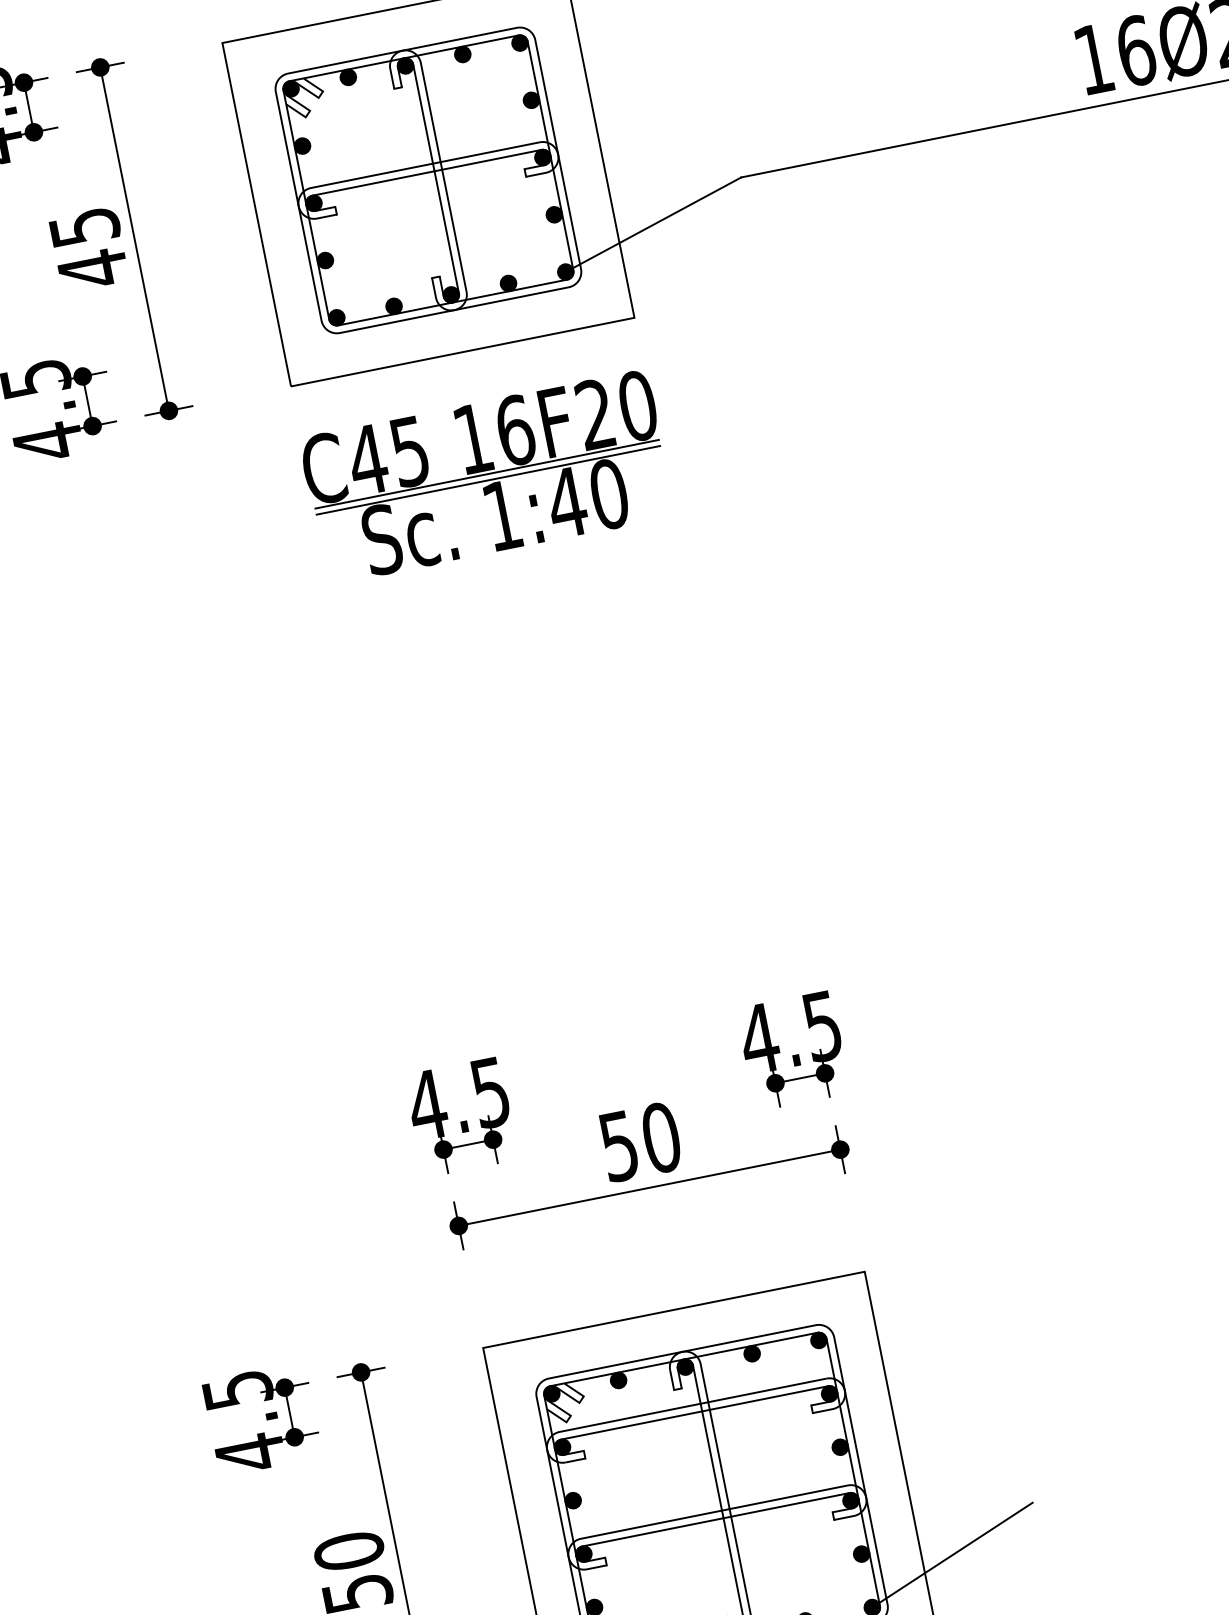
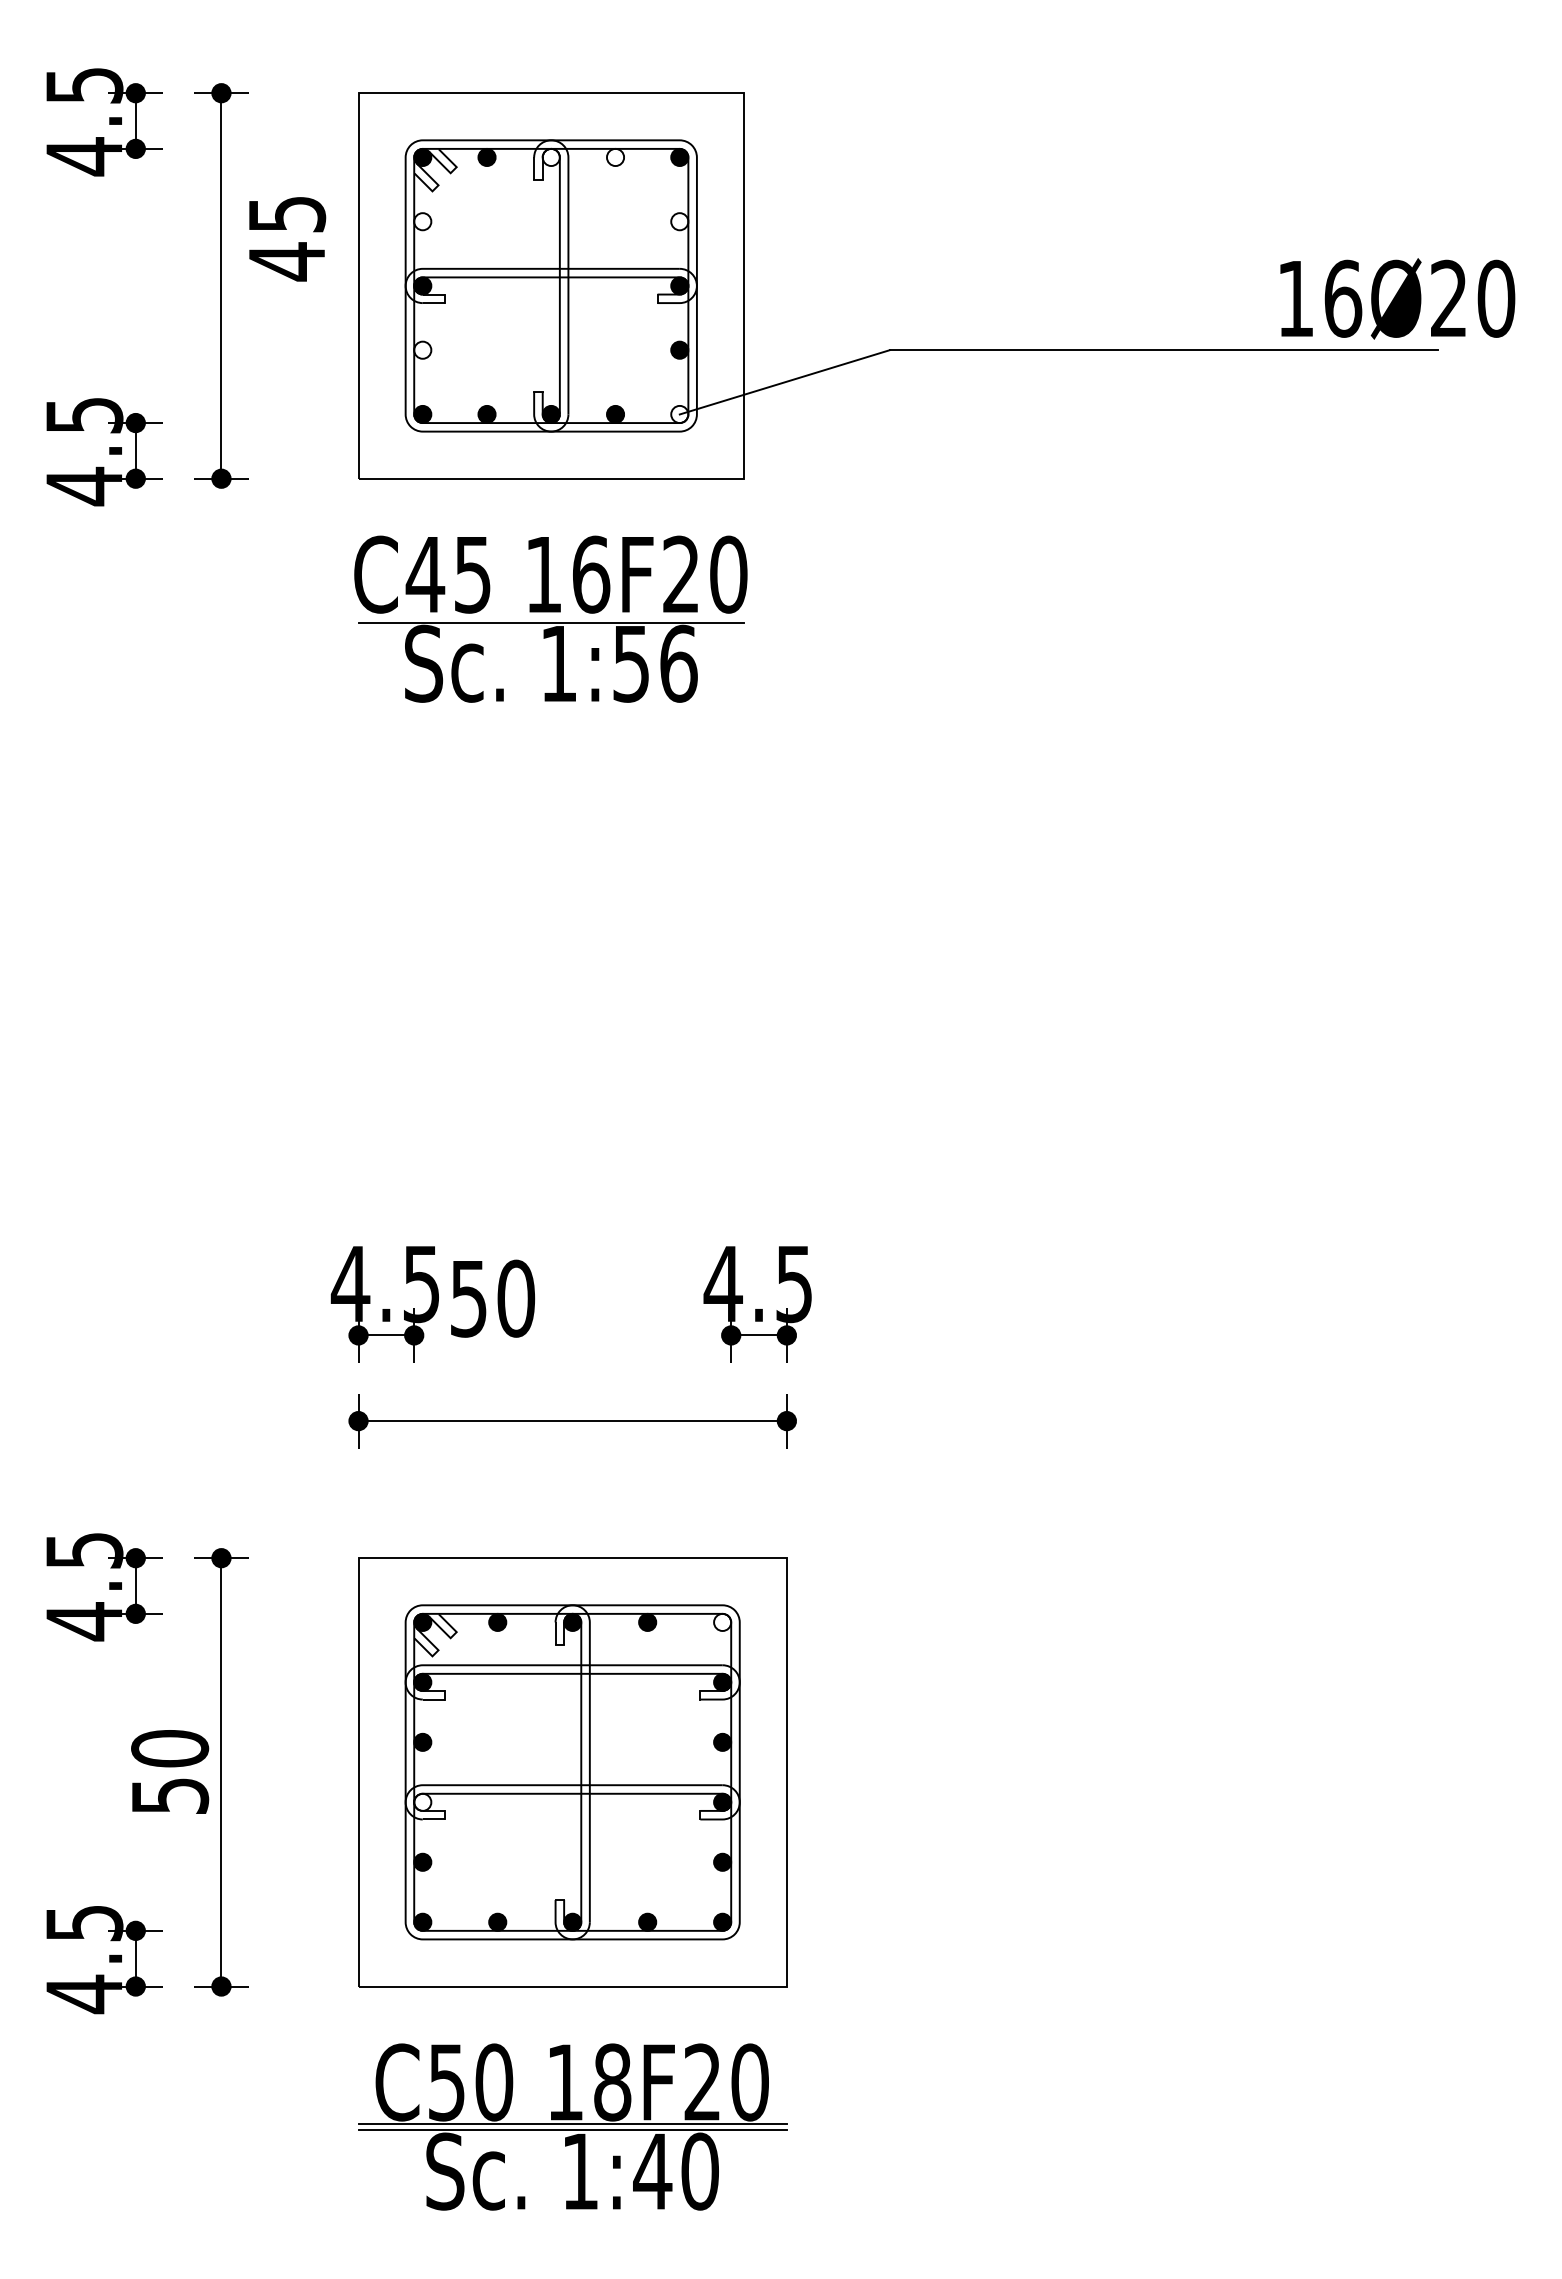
fill: (462, 54) -> (615, 157), removed
fill: (404, 66) -> (550, 157), removed
fill: (531, 100) -> (679, 221), removed
fill: (302, 145) -> (422, 221), removed
text: (89, 249) -> (287, 239), moved
fill: (325, 259) -> (422, 349), removed
fill: (565, 272) -> (679, 414), removed
line: (487, 473) -> (551, 615), removed
text: (587, 498) -> (654, 663), 1:40 -> 1:56
text: (641, 1141) -> (493, 1298), moved
fill: (818, 1340) -> (722, 1622), removed
fill: (583, 1553) -> (422, 1801), removed
line: (952, 1554) -> (820, 1882), removed

